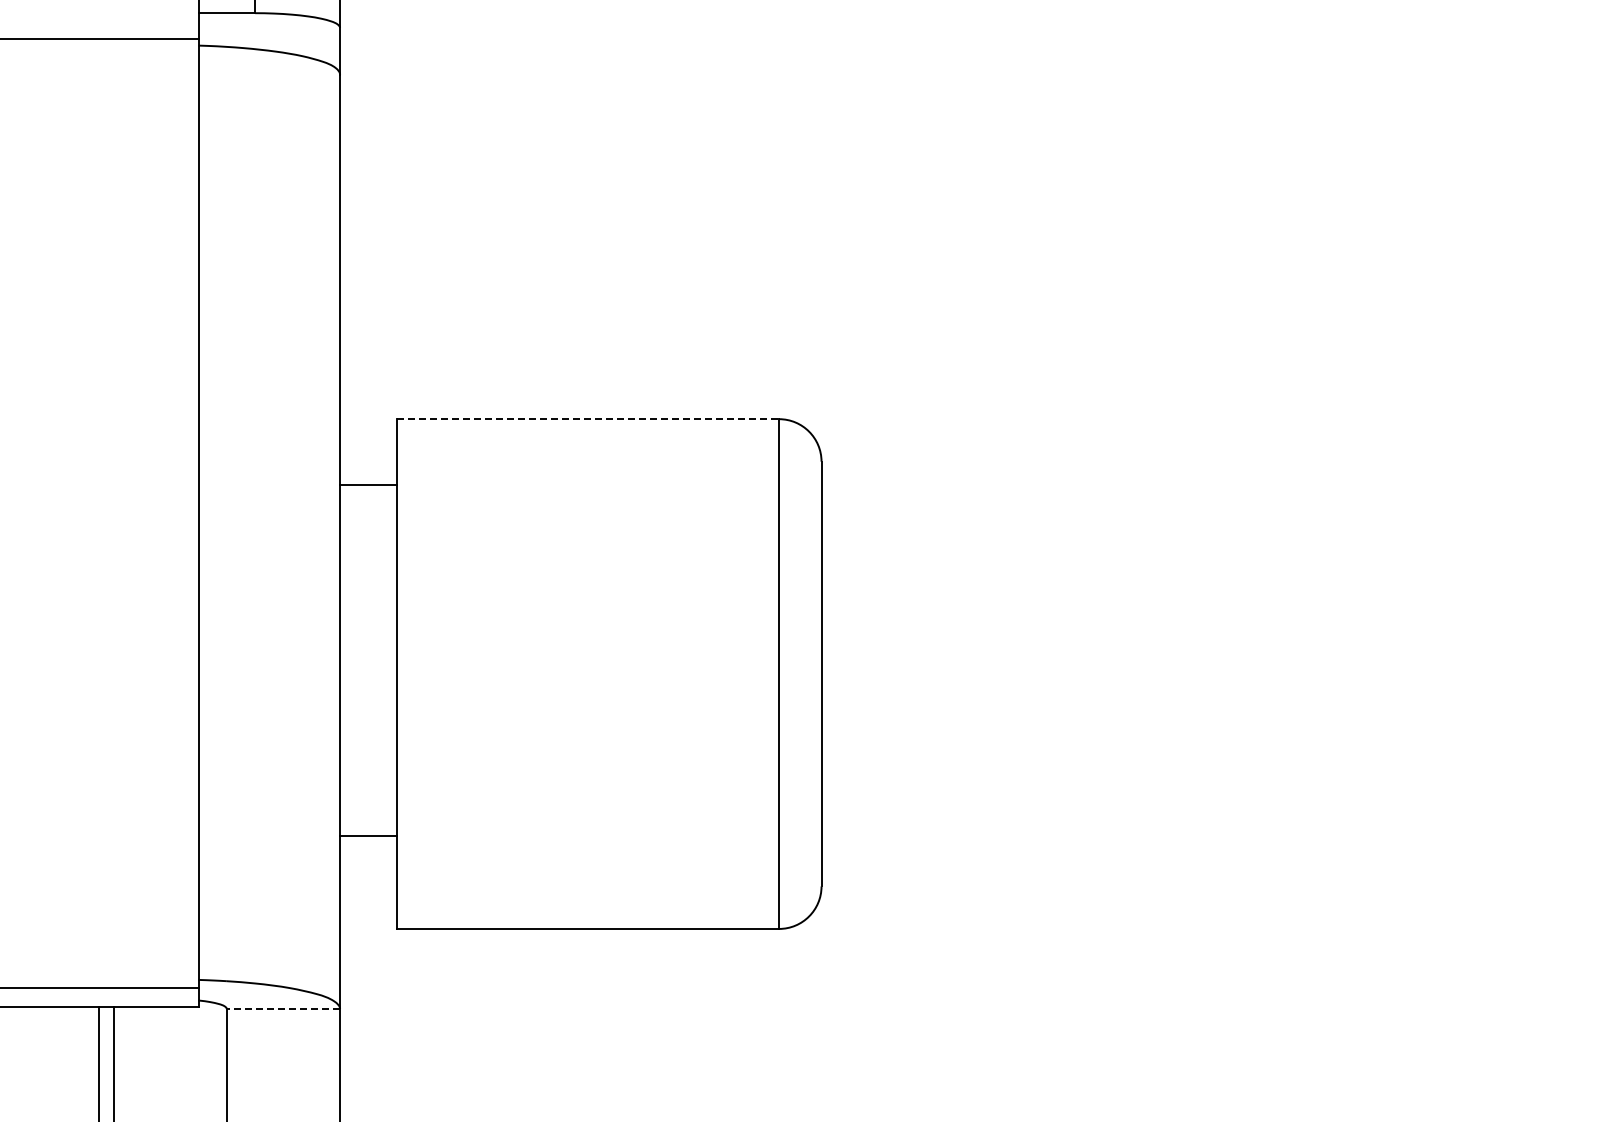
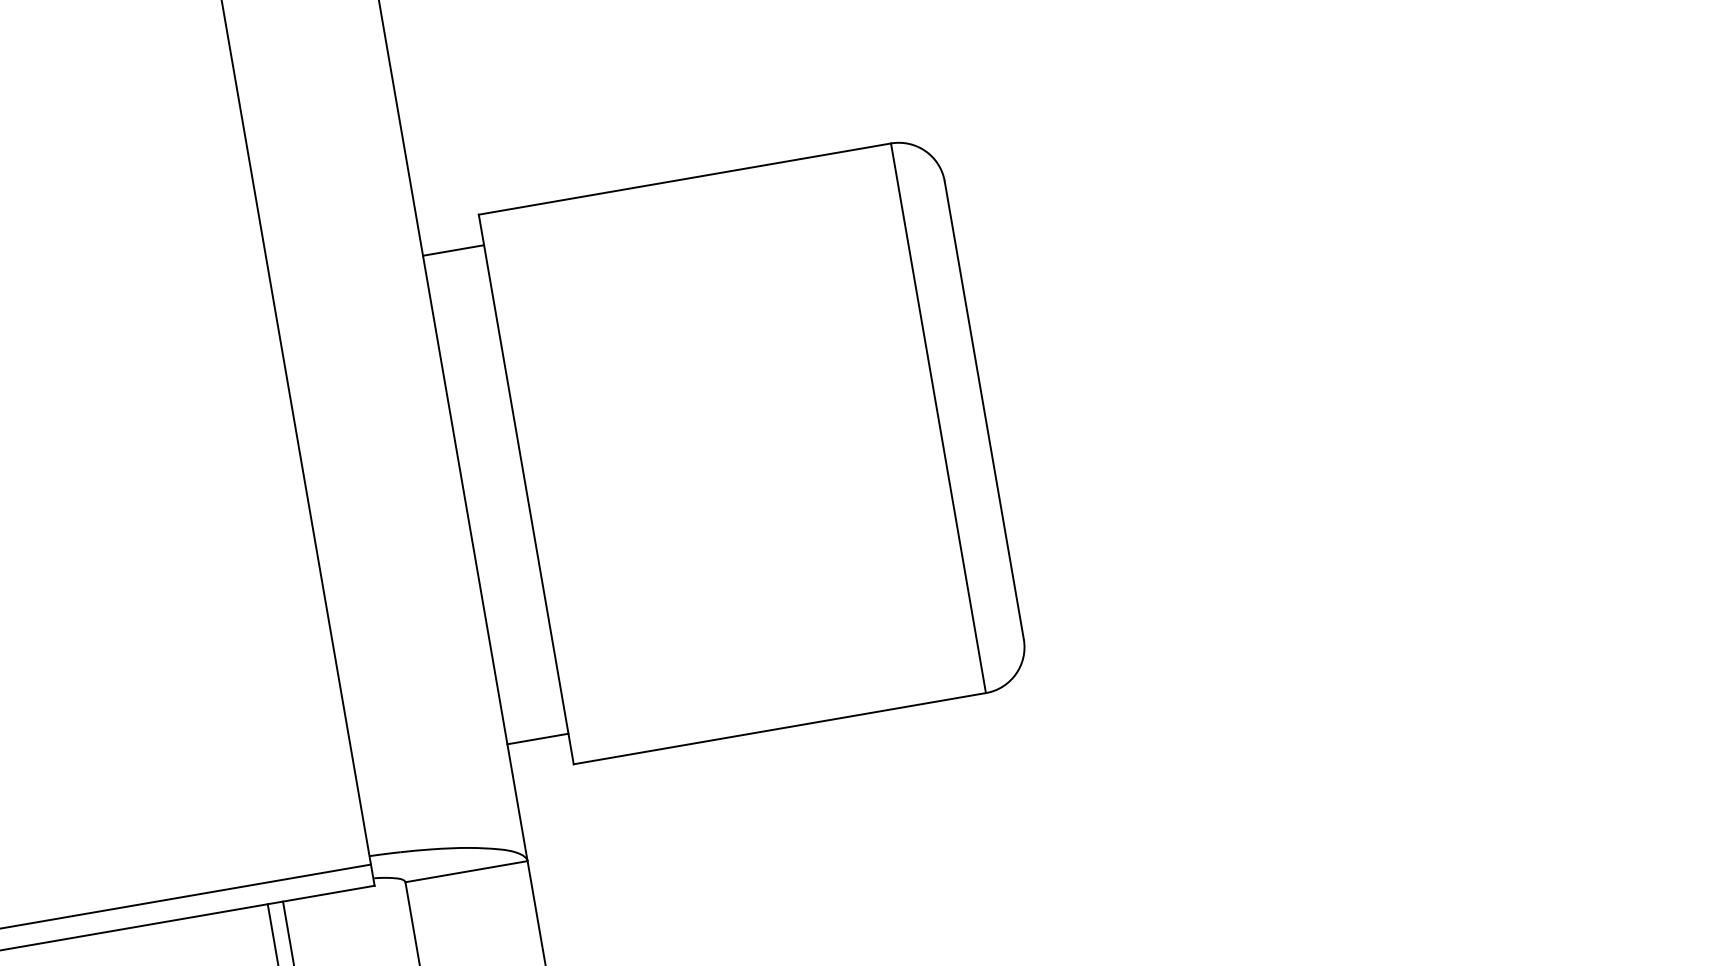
line: (588, 419) -> (685, 179), dashed -> solid
line: (368, 484) -> (453, 250), moved
line: (368, 835) -> (538, 738), moved
line: (283, 1009) -> (466, 872), dashed -> solid

